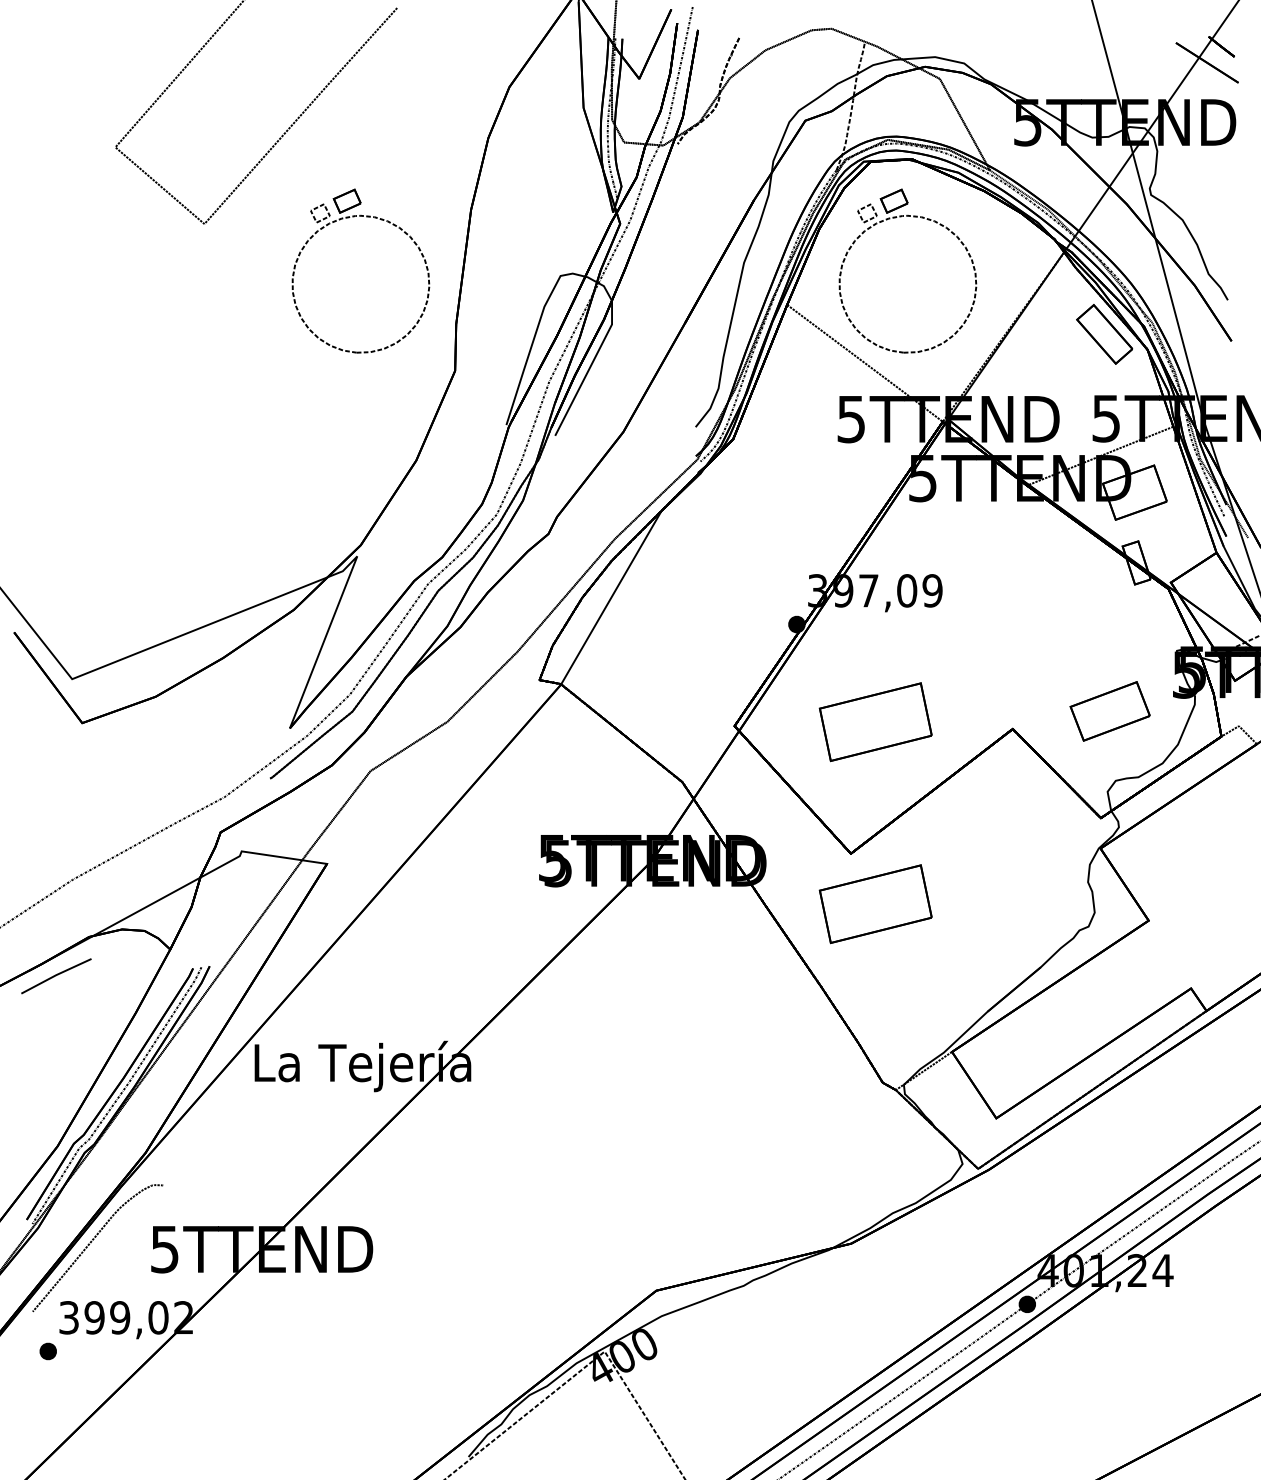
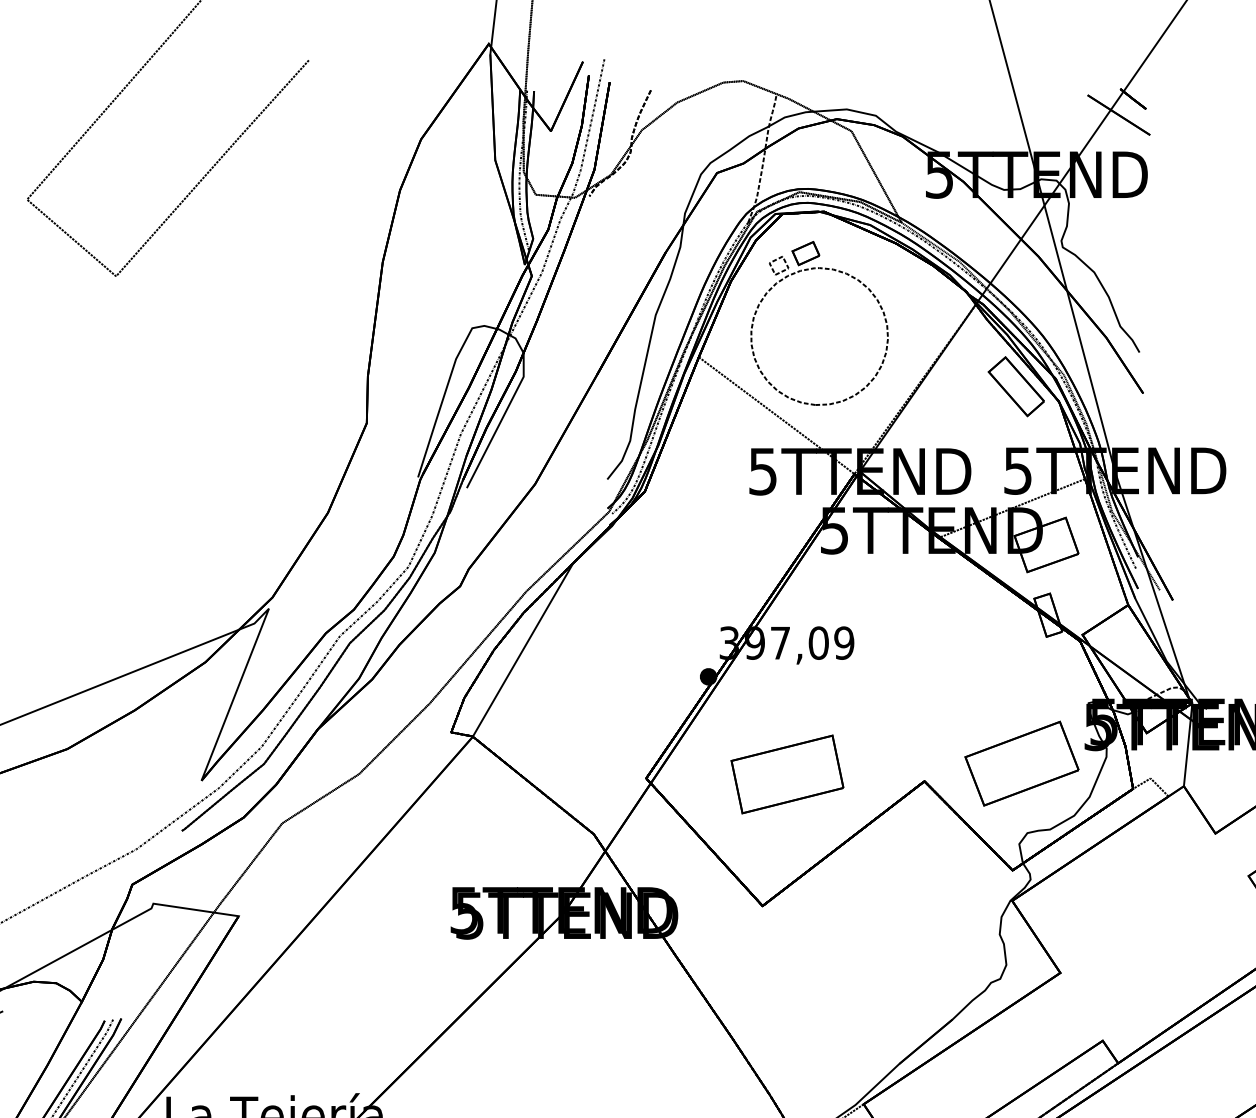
part: (354, 217) -> (266, 269), removed
part: (1109, 711) -> (1021, 763), size x1.43
part: (875, 904) -> (787, 956), removed

